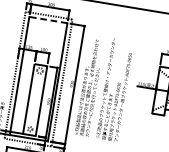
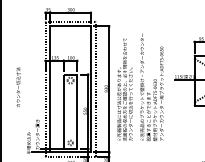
line: (48, 20) -> (70, 26), dashed -> solid

